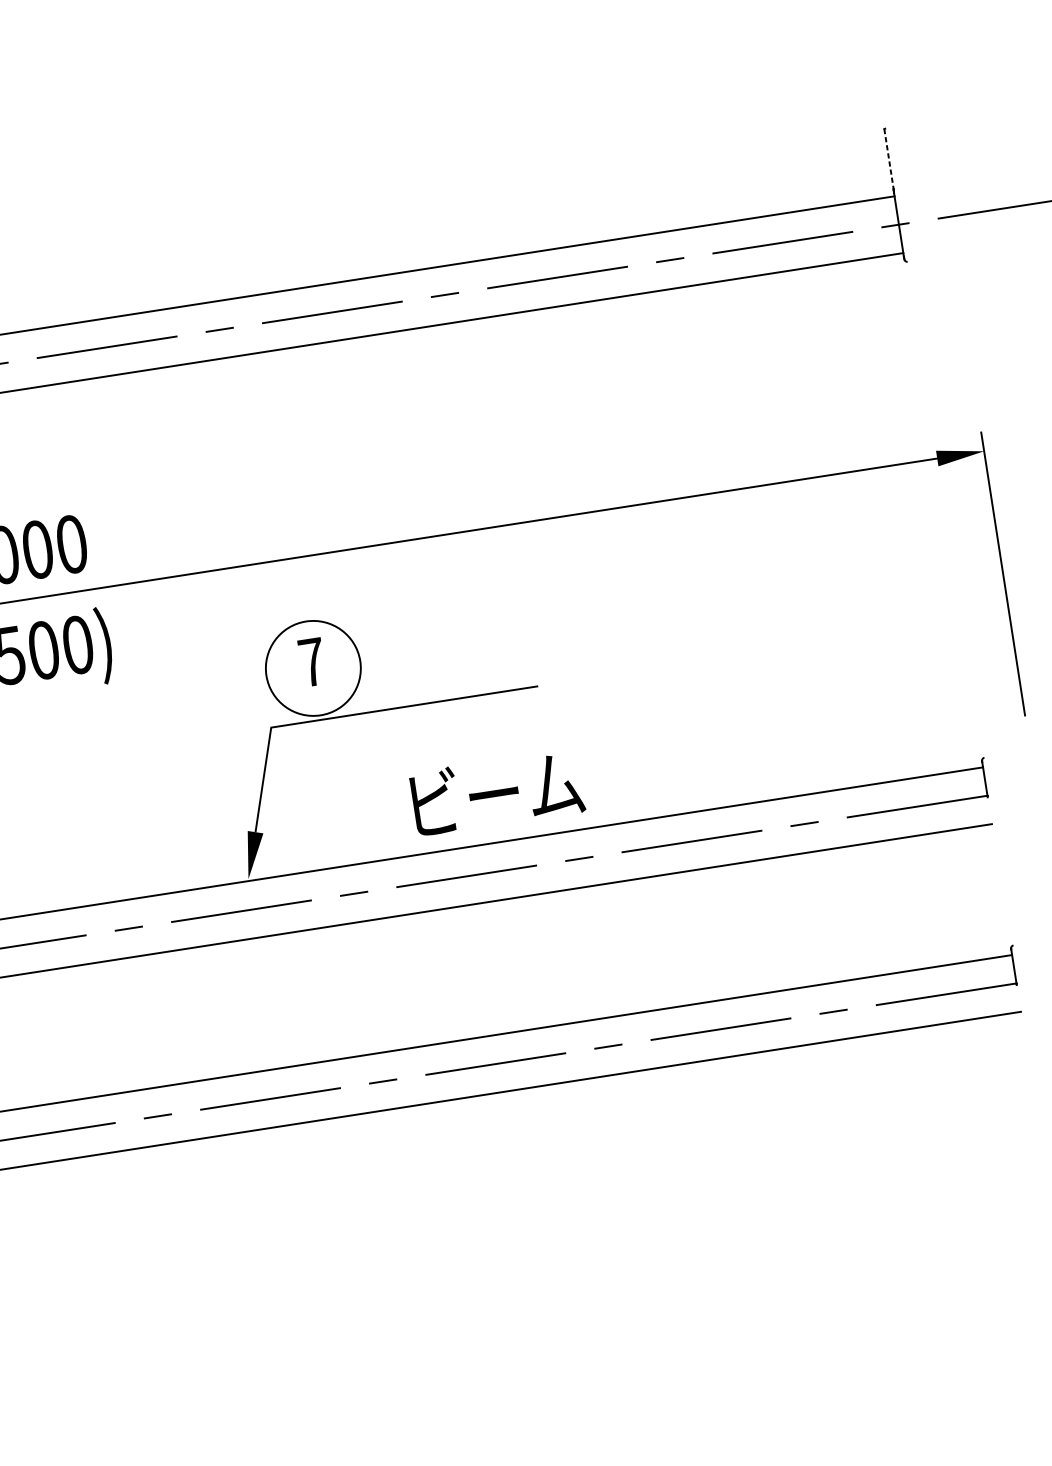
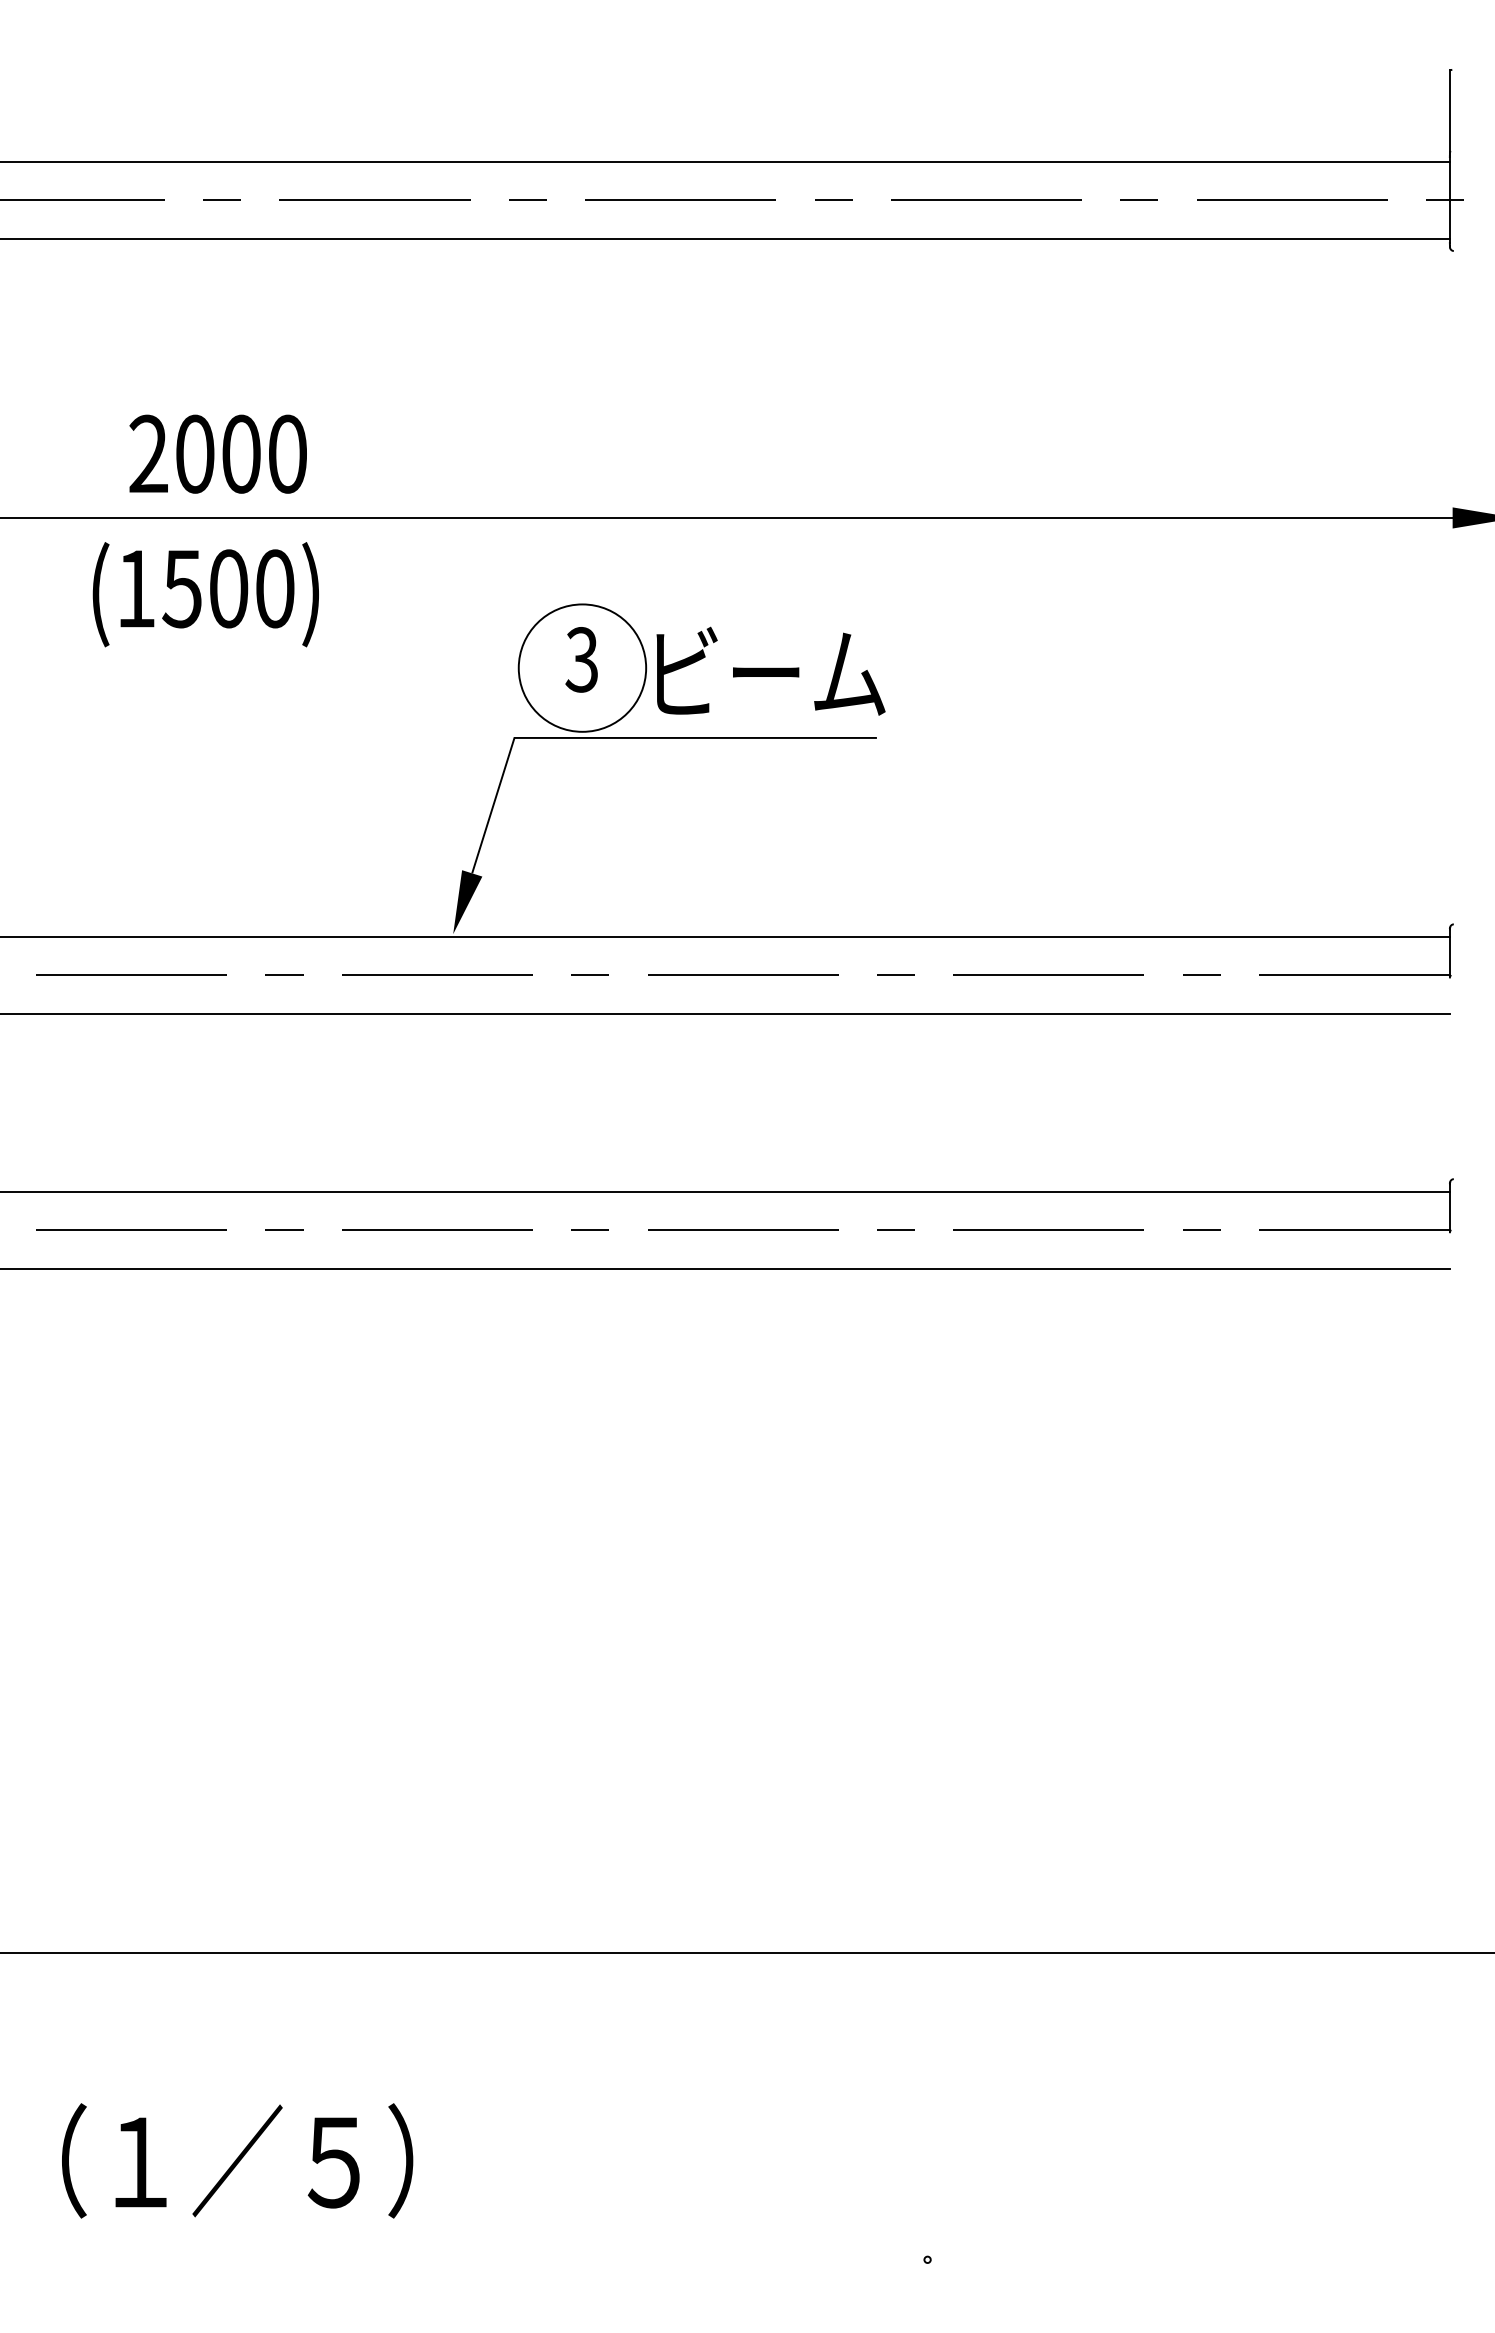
line: (889, 158) -> (1450, 110), dashed -> solid
text: (311, 662) -> (581, 659), 7 -> 3
text: (496, 791) -> (770, 670), moved

